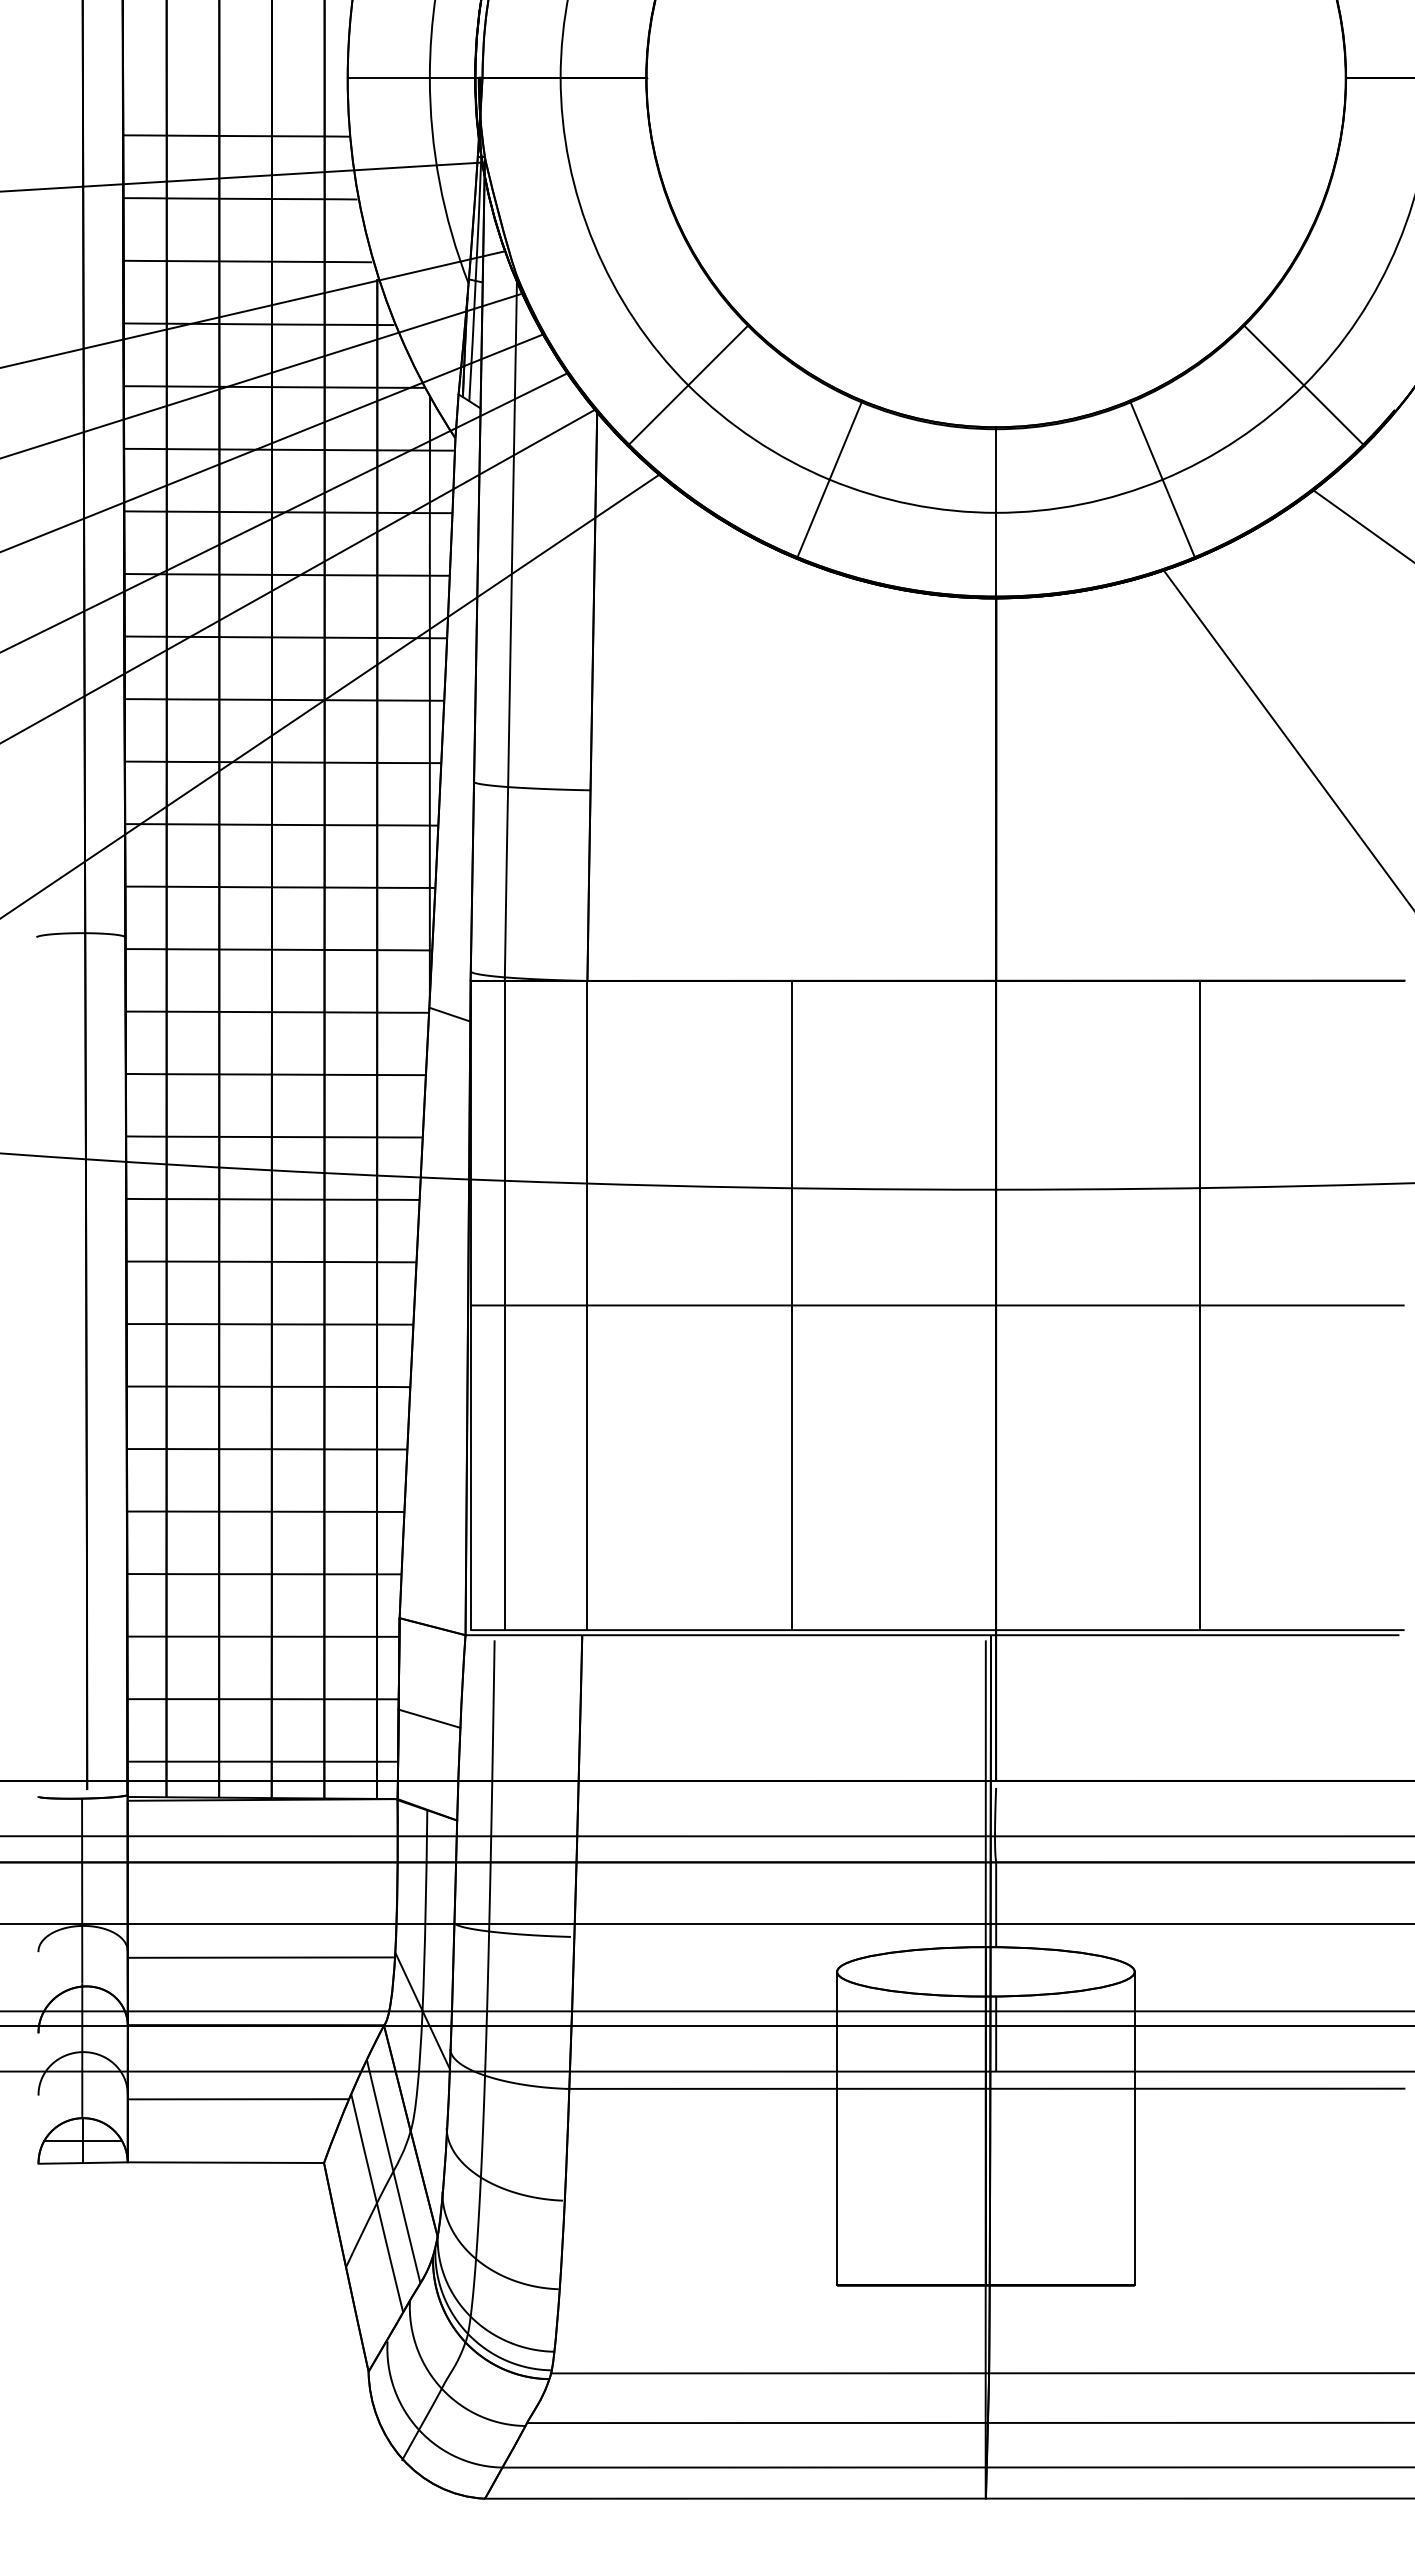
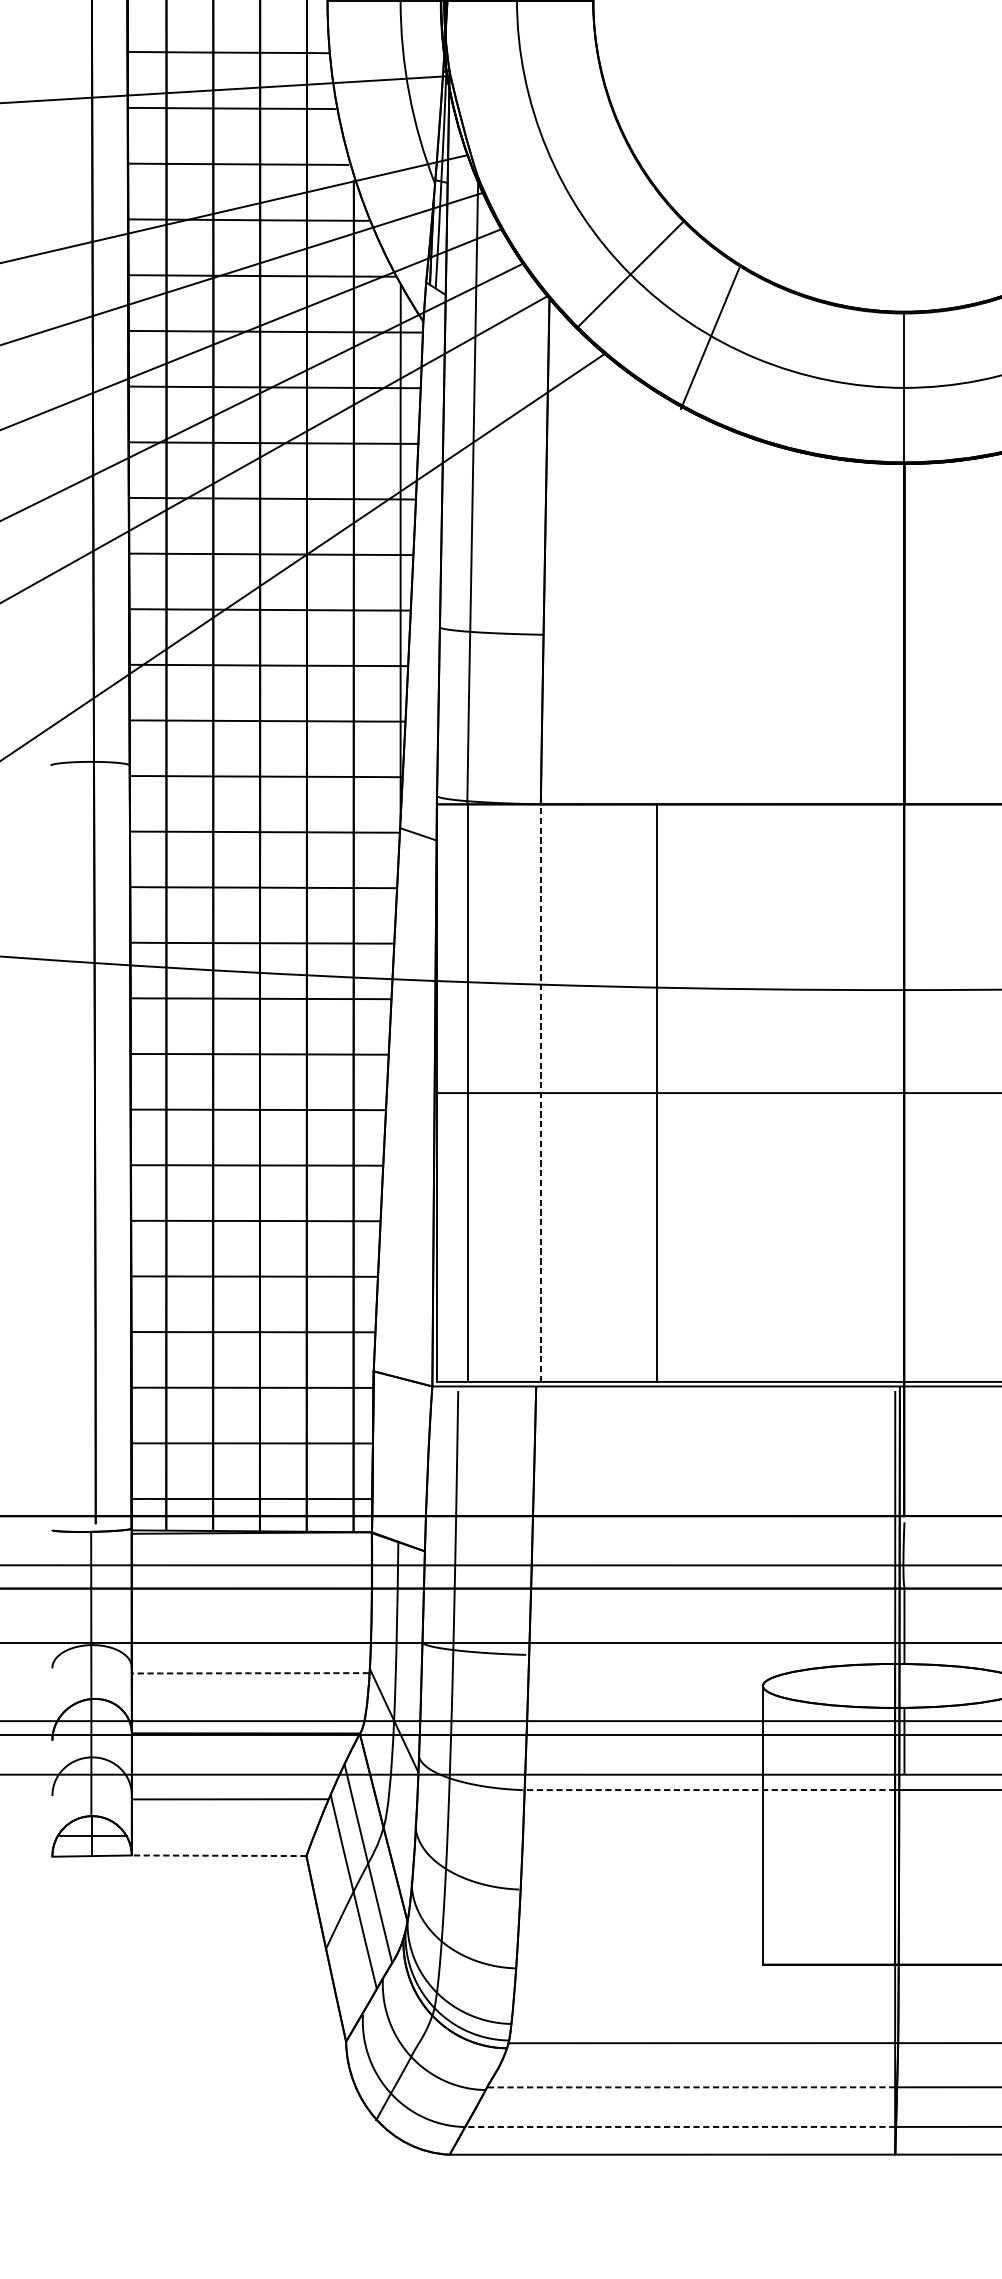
line: (829, 479) -> (709, 338), moved
line: (587, 1305) -> (540, 1093), solid -> dashed
line: (791, 1305) -> (656, 1093), moved
line: (429, 1718) -> (400, 1460), removed
arc: (261, 1957) -> (250, 1673), solid -> dashed
line: (776, 2088) -> (709, 1789), solid -> dashed
line: (225, 2162) -> (218, 1855), solid -> dashed
line: (756, 2423) -> (691, 2087), solid -> dashed
line: (744, 2467) -> (680, 2126), solid -> dashed

